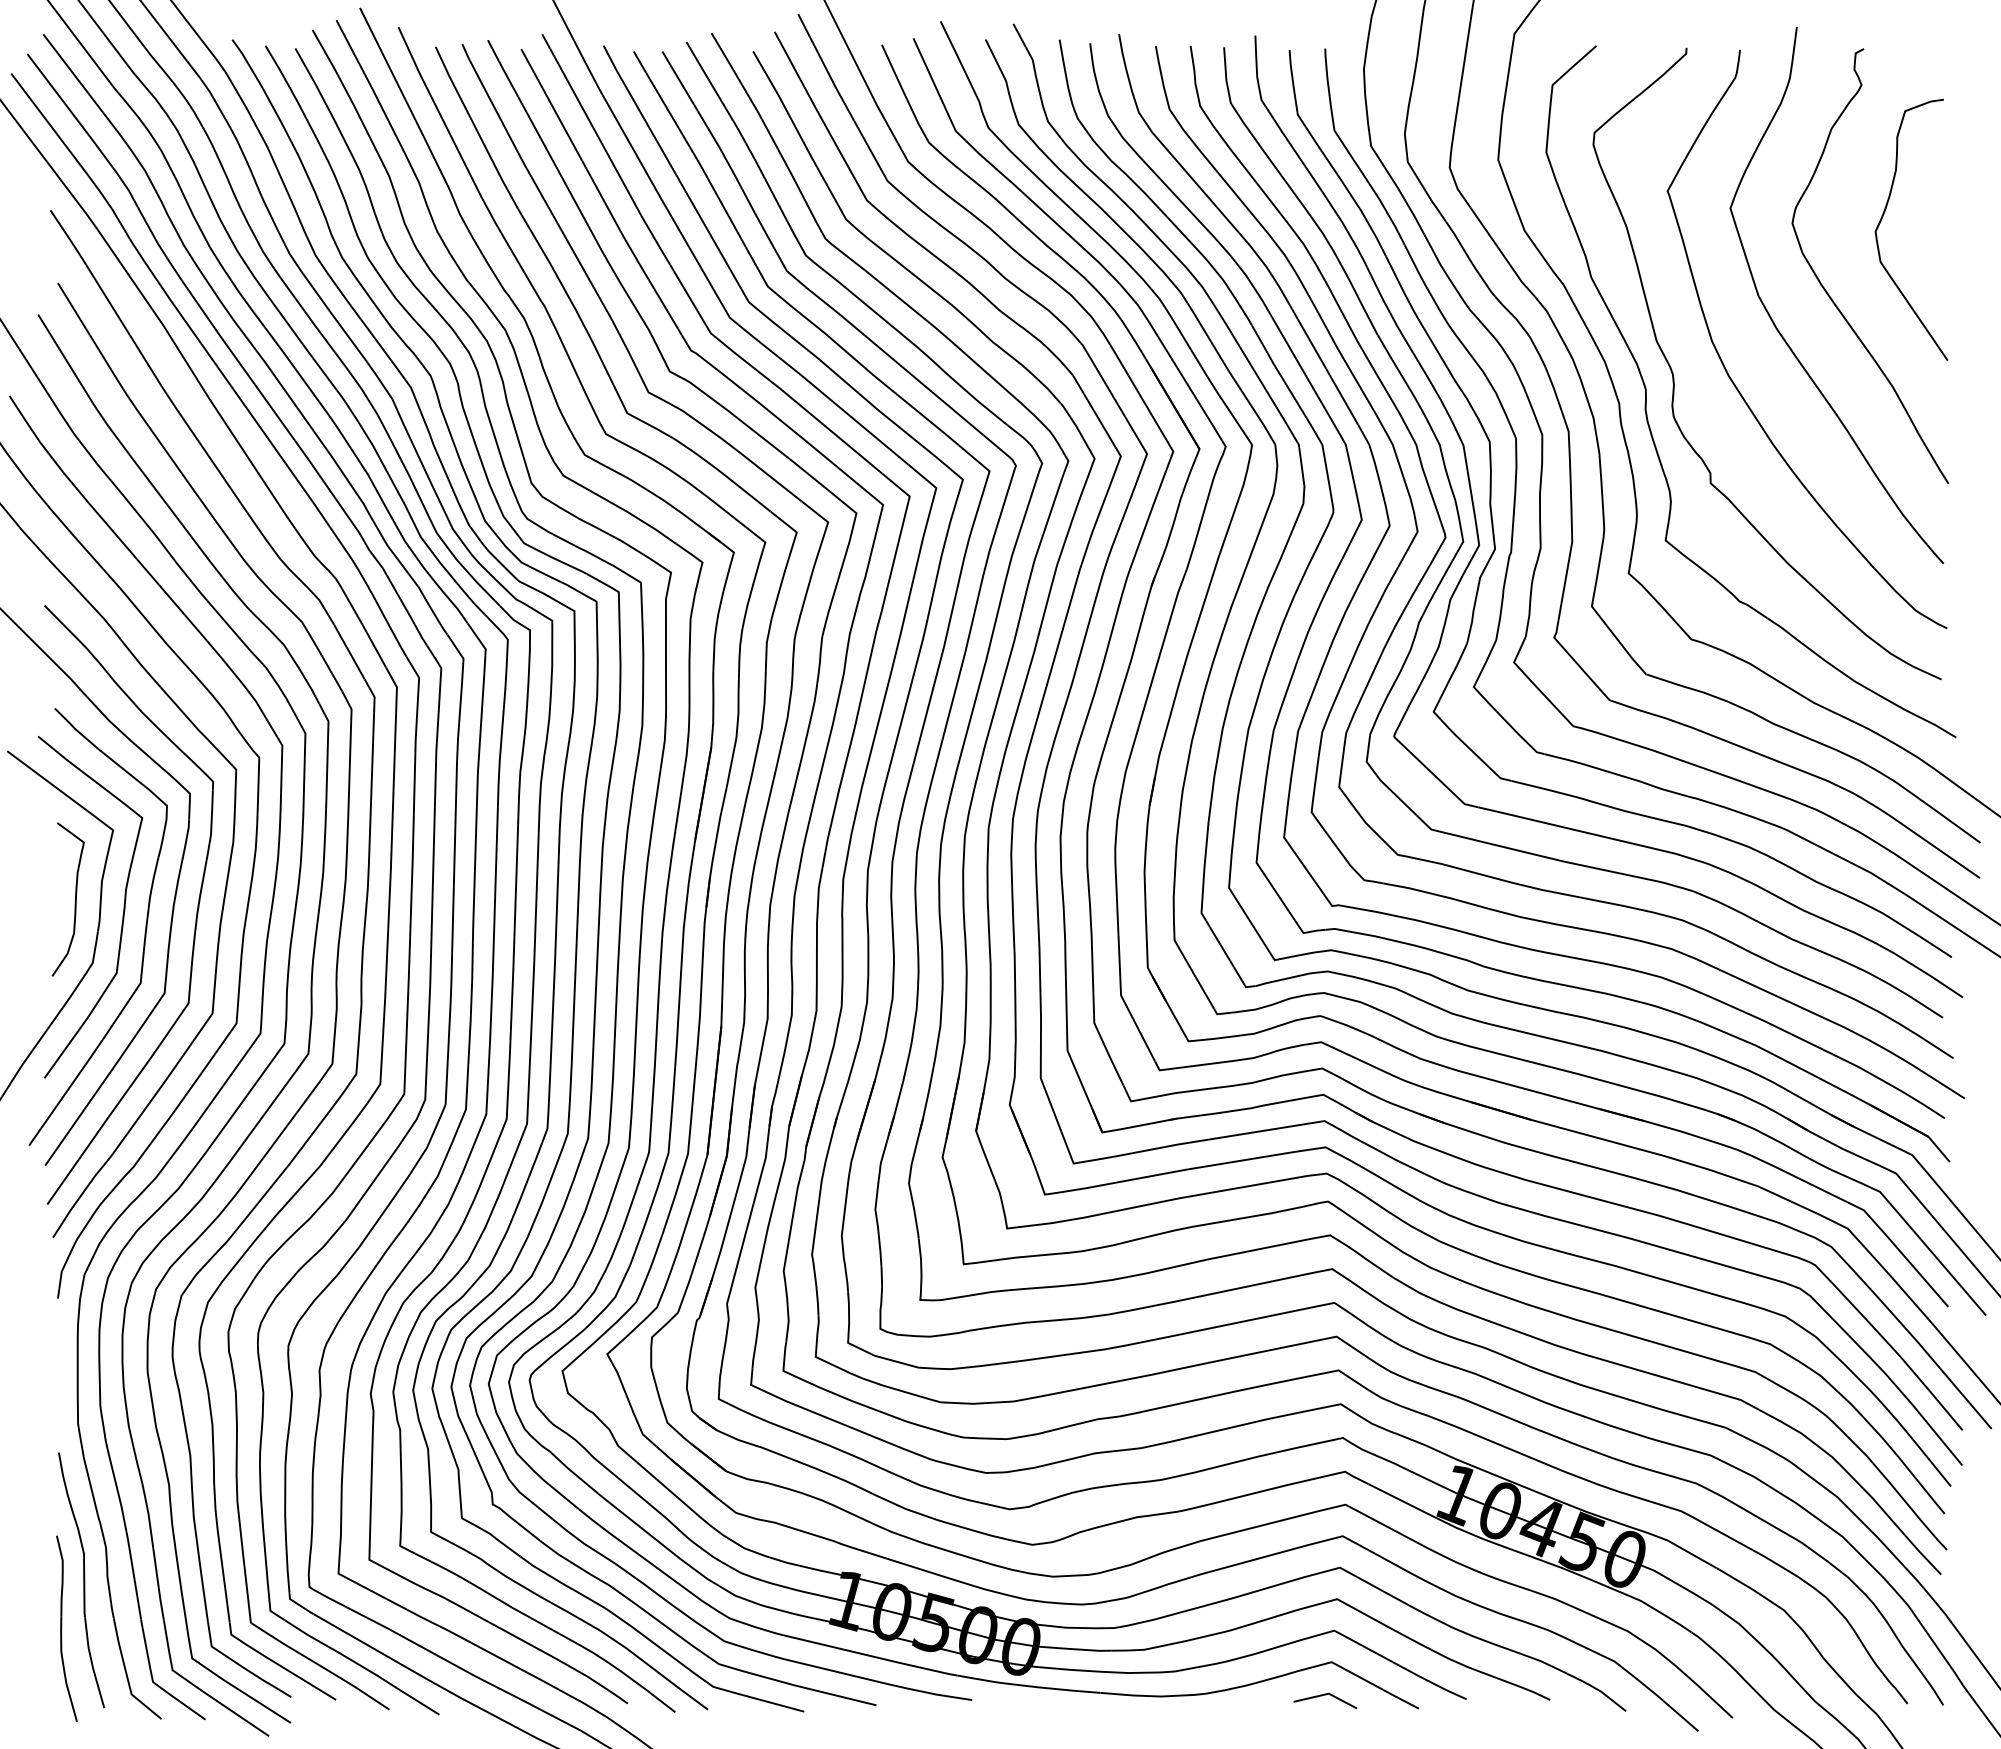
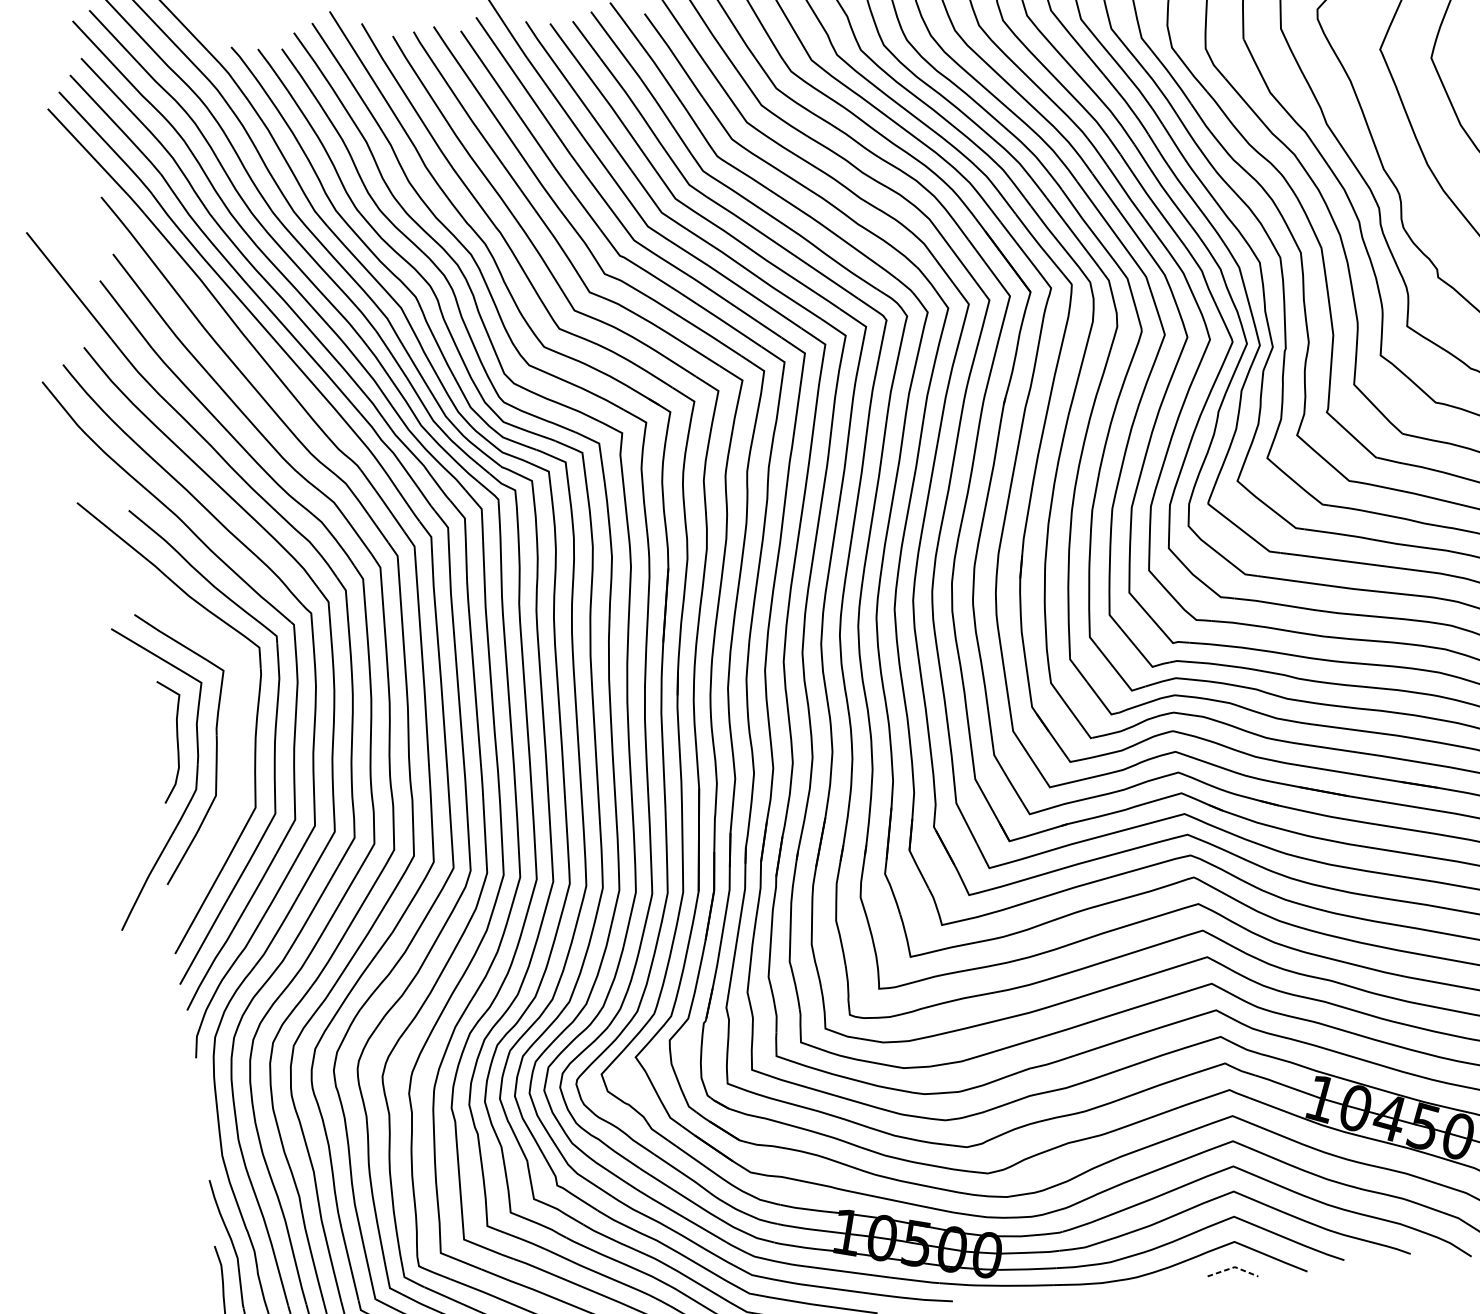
part: (144, 932) -> (234, 761), removed
line: (1326, 1694) -> (1233, 1267), solid -> dashed

